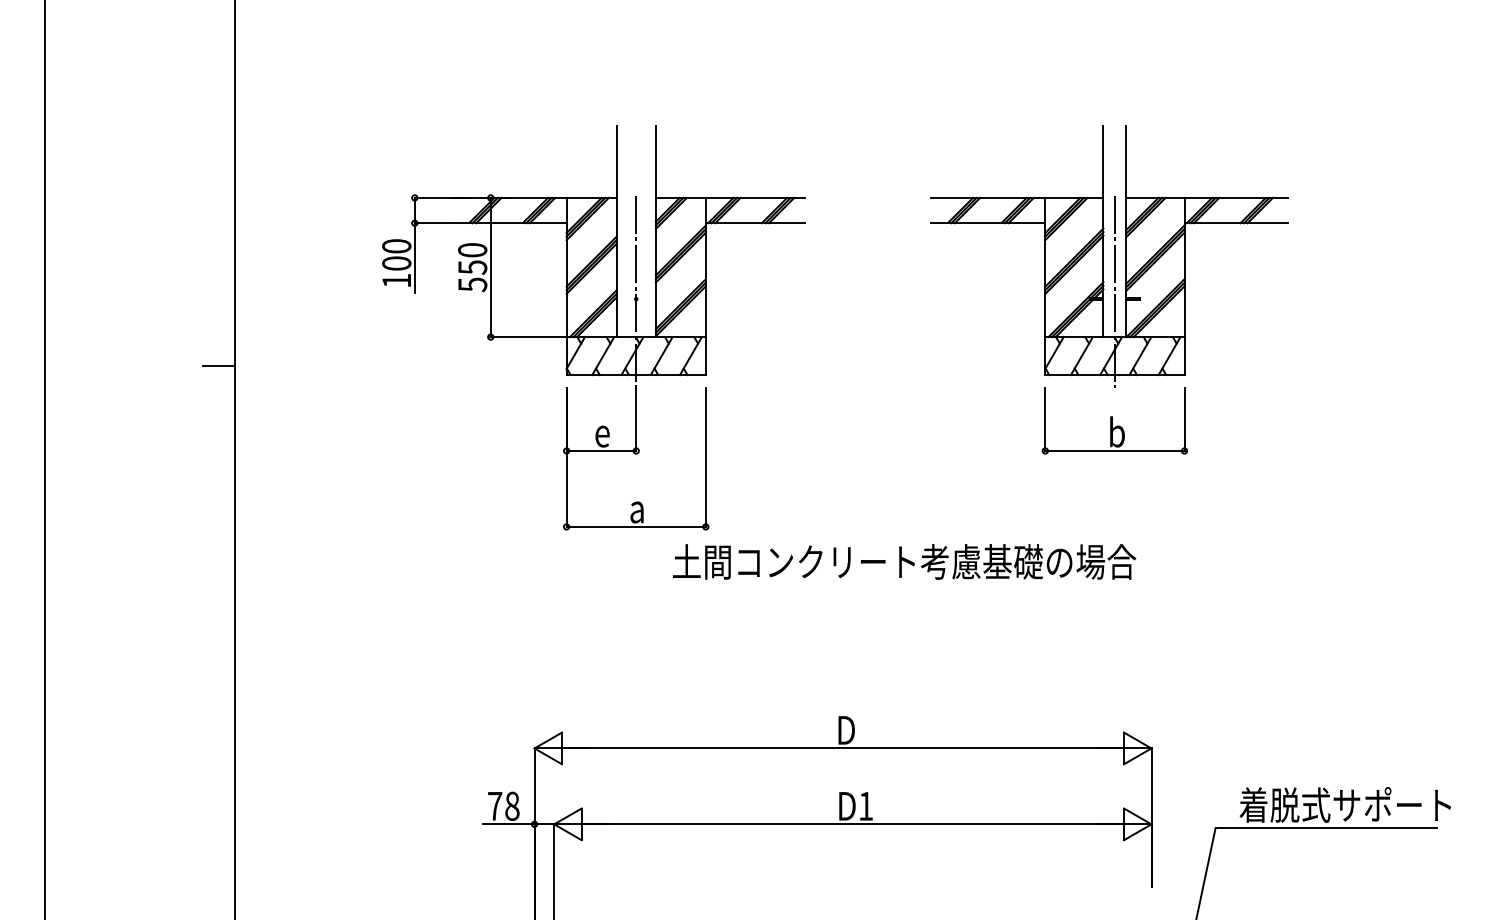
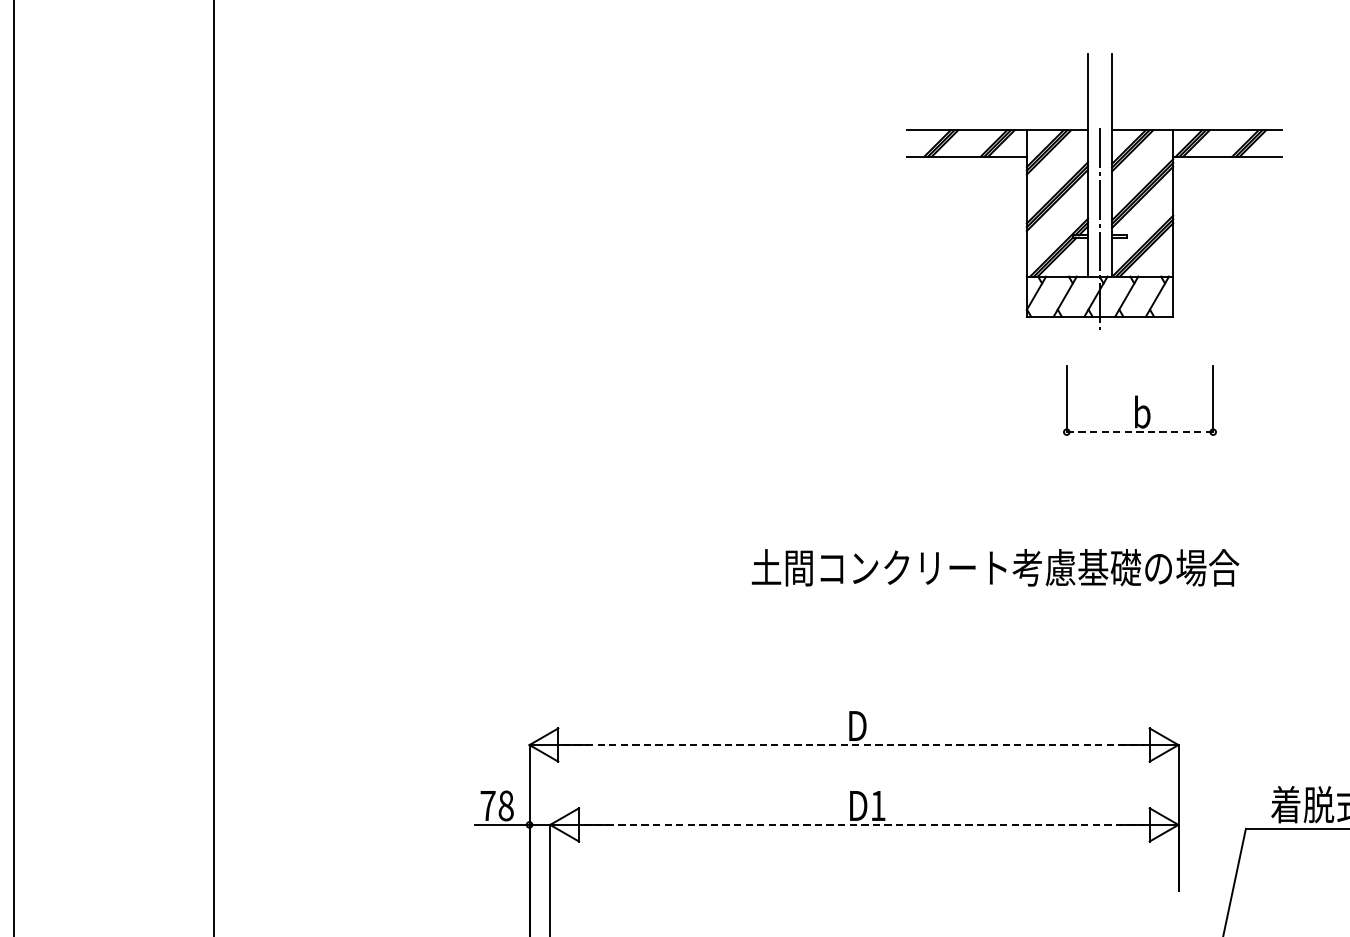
part: (1109, 256) -> (1094, 191), moved
part: (593, 327) -> (591, 302), removed
line: (218, 365) -> (197, 342), removed
line: (1114, 451) -> (1139, 432), solid -> dashed
text: (904, 561) -> (995, 567), moved
line: (843, 748) -> (854, 745), solid -> dashed
line: (853, 824) -> (865, 825), solid -> dashed

